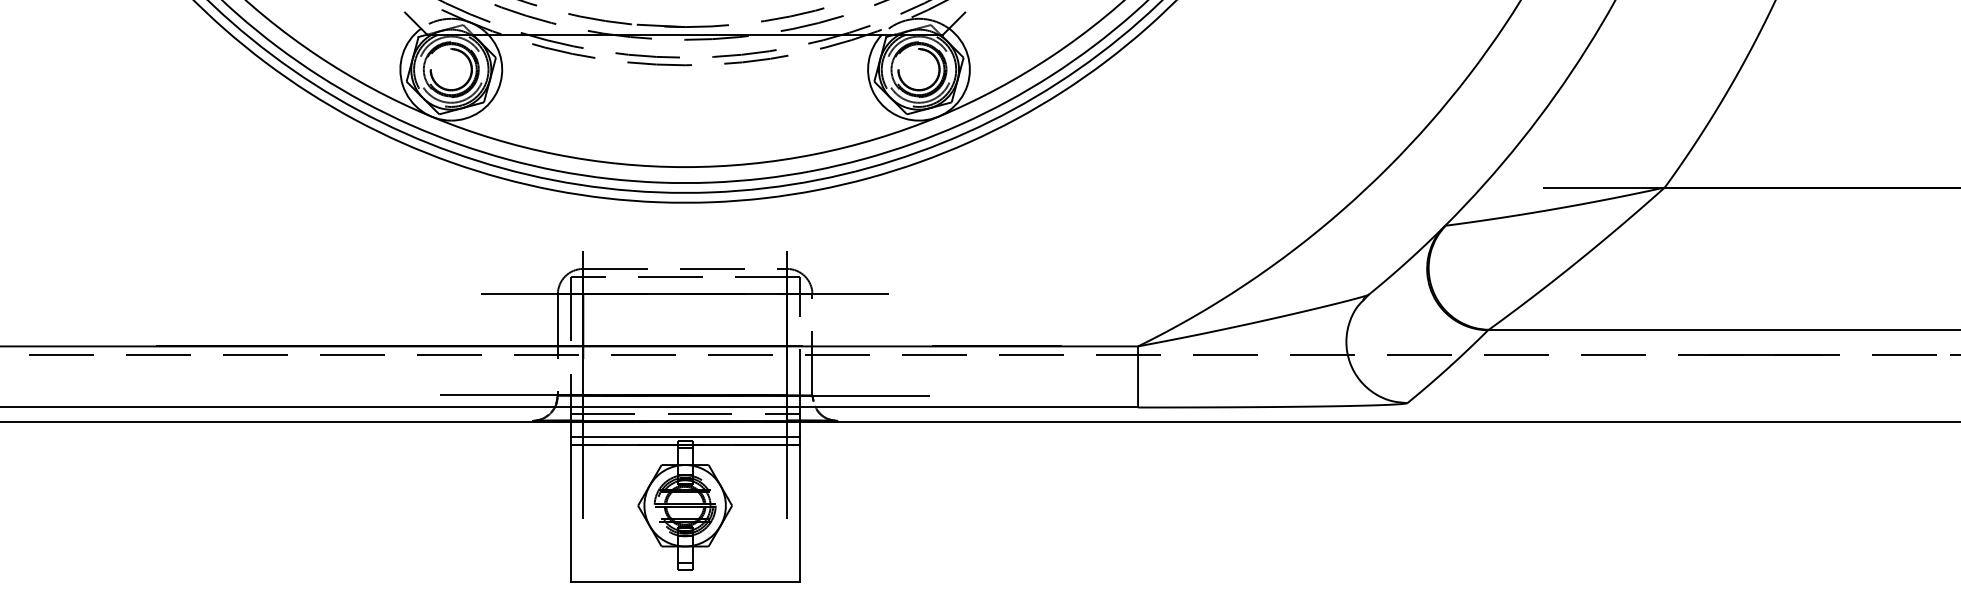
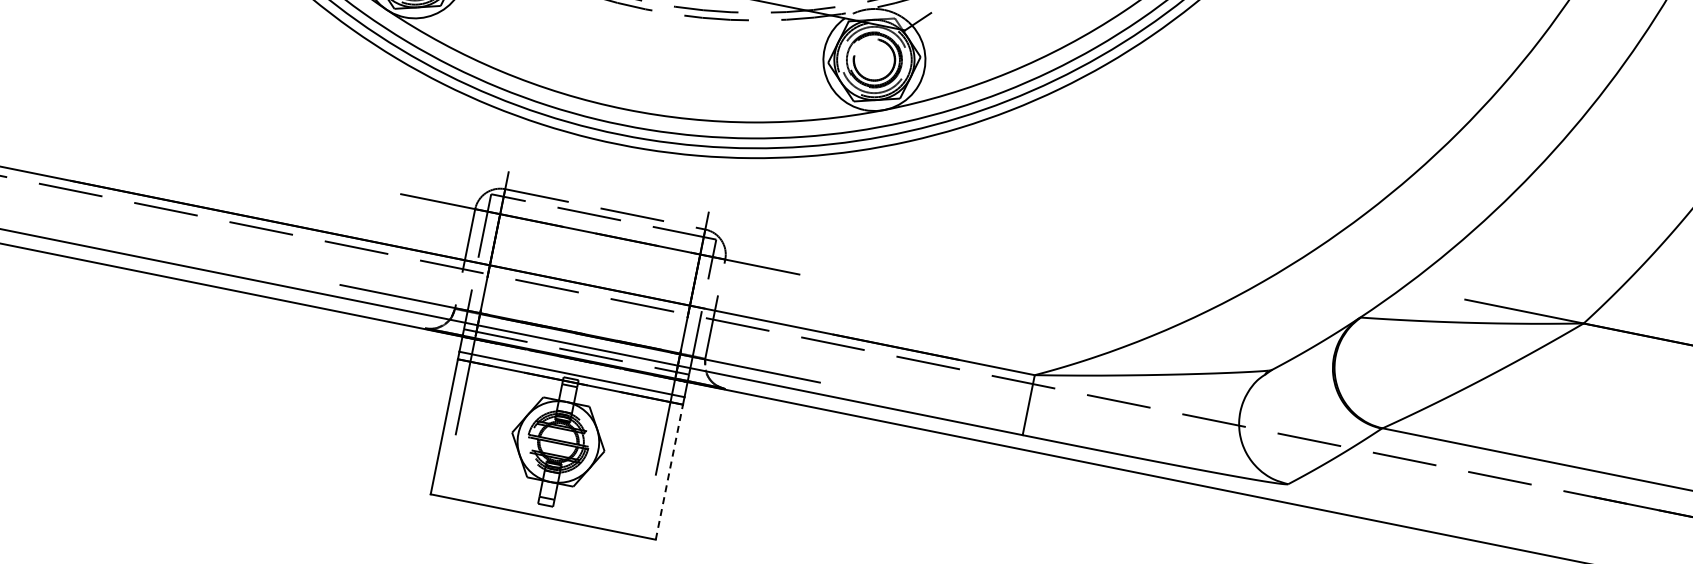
line: (799, 513) -> (669, 472), solid -> dashed

